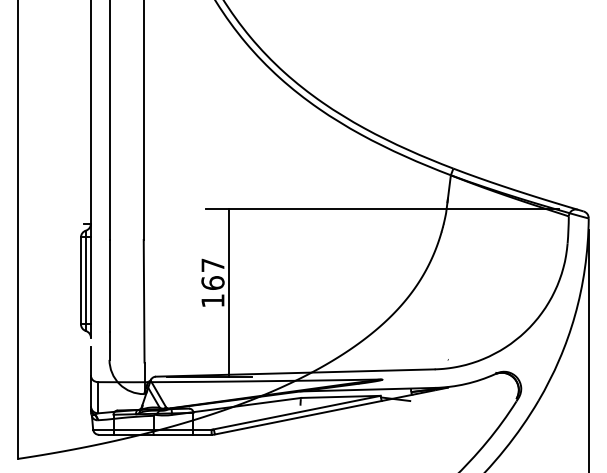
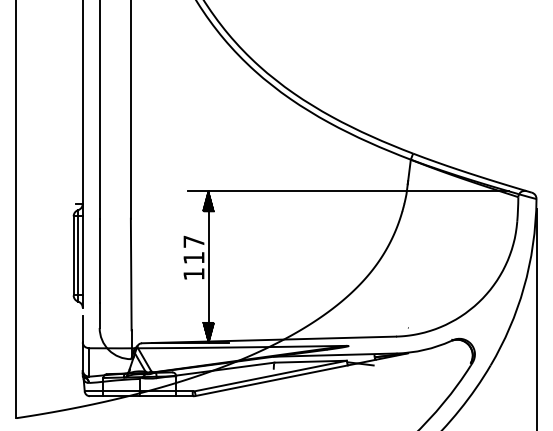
hatch: (228, 220) -> (208, 200), added
text: (212, 282) -> (193, 257), 167 -> 117
hatch: (228, 365) -> (208, 333), added

